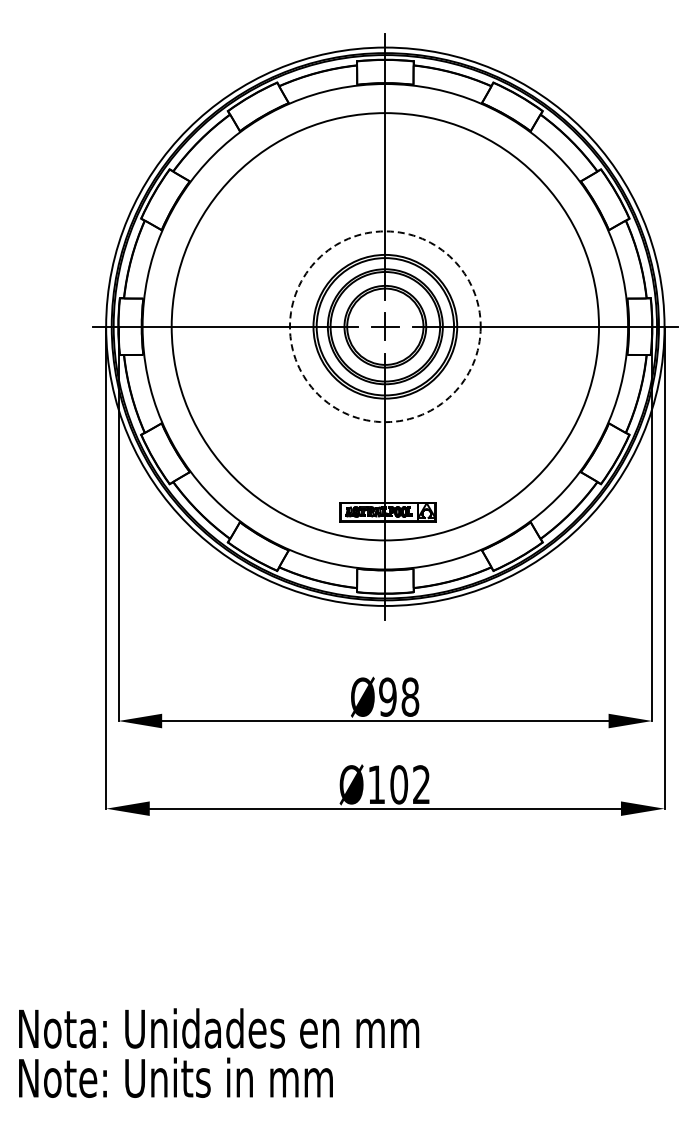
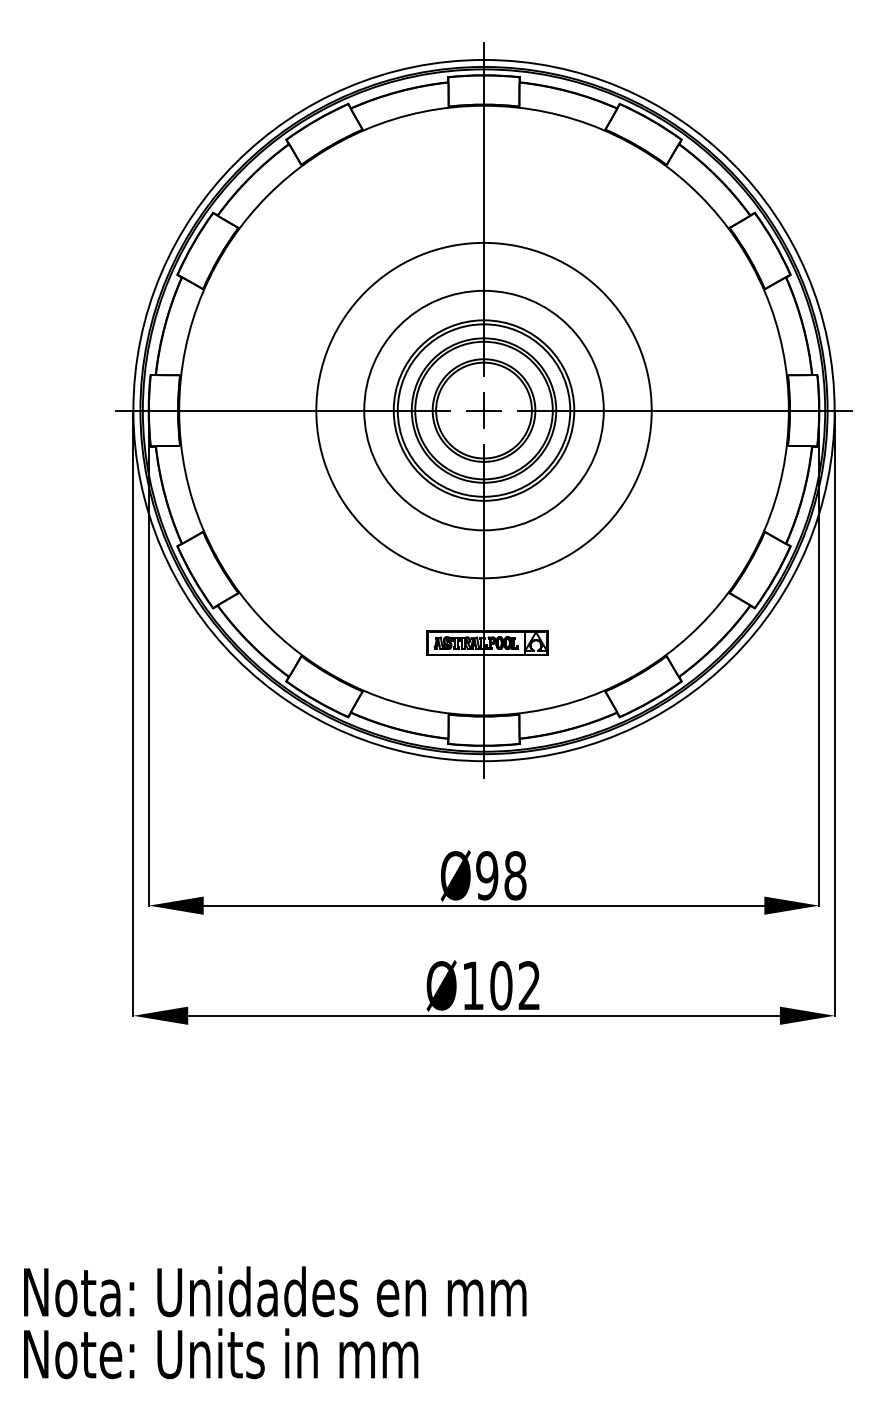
circle: (384, 326) -> (482, 410), dashed -> solid
circle: (384, 326) -> (482, 410), size x0.62

